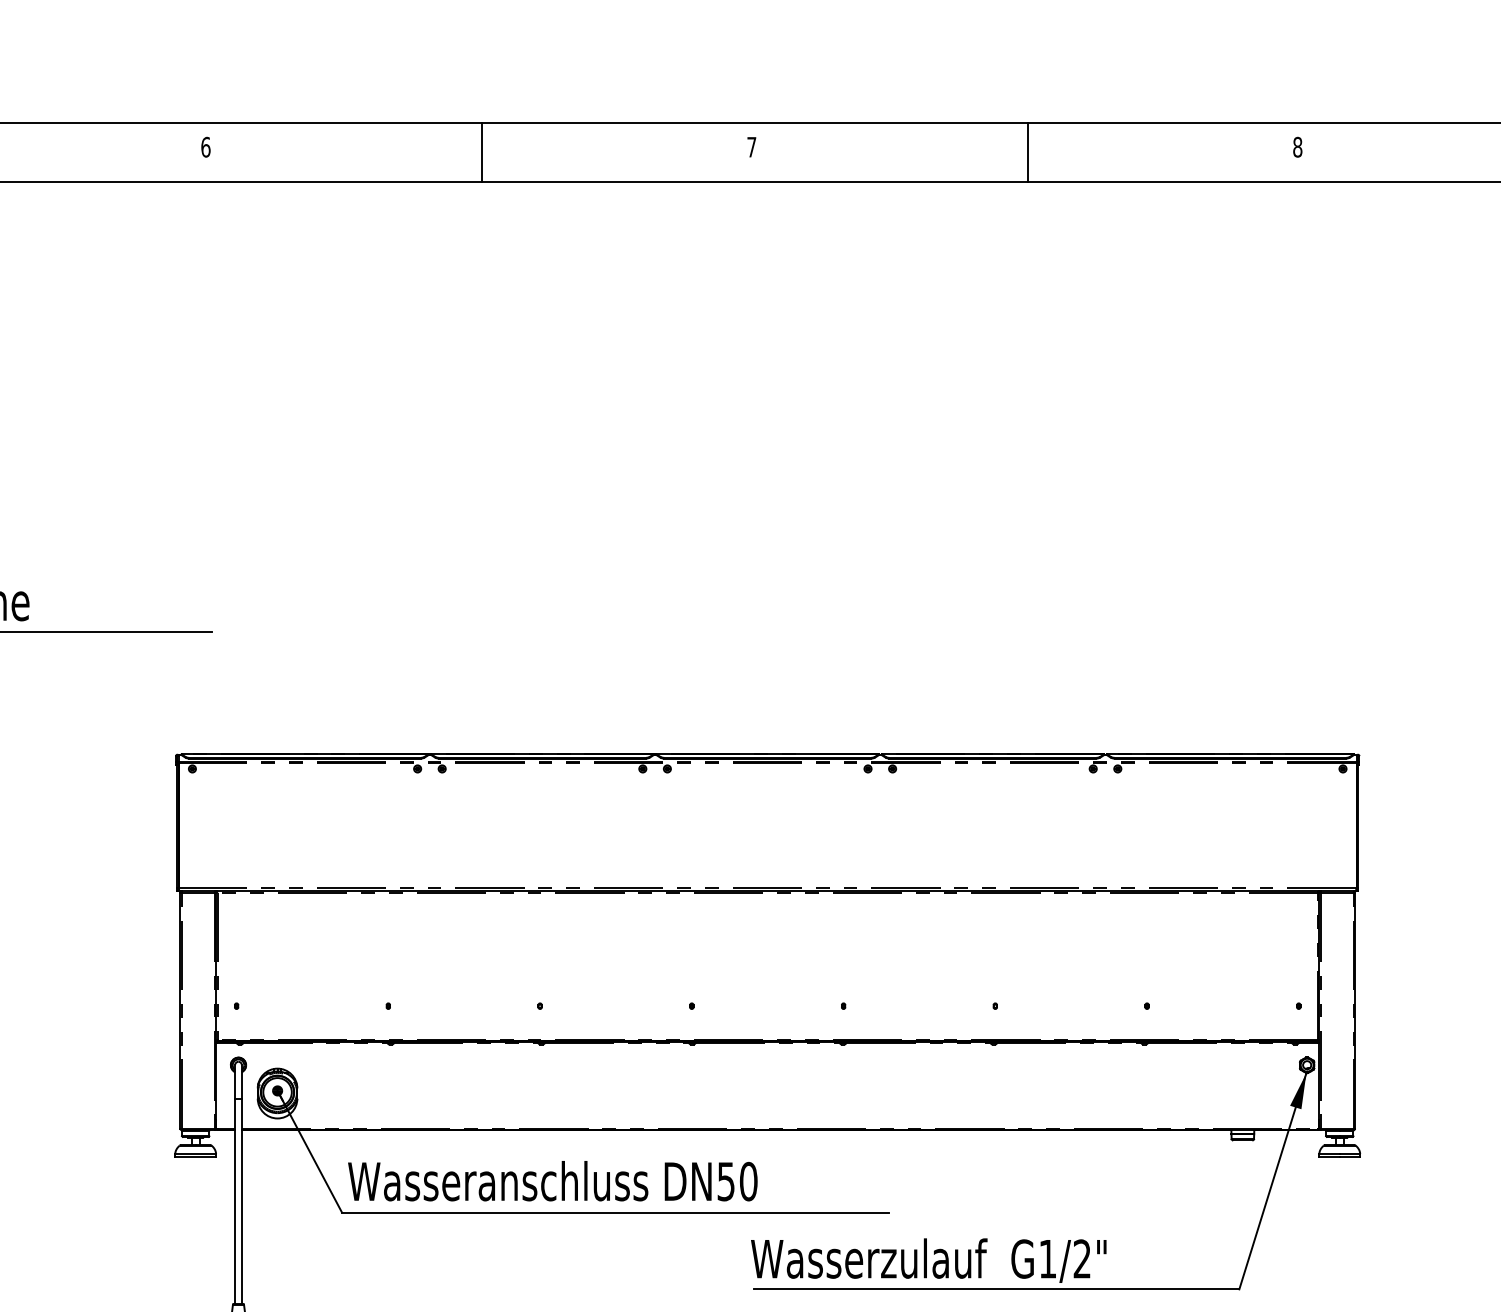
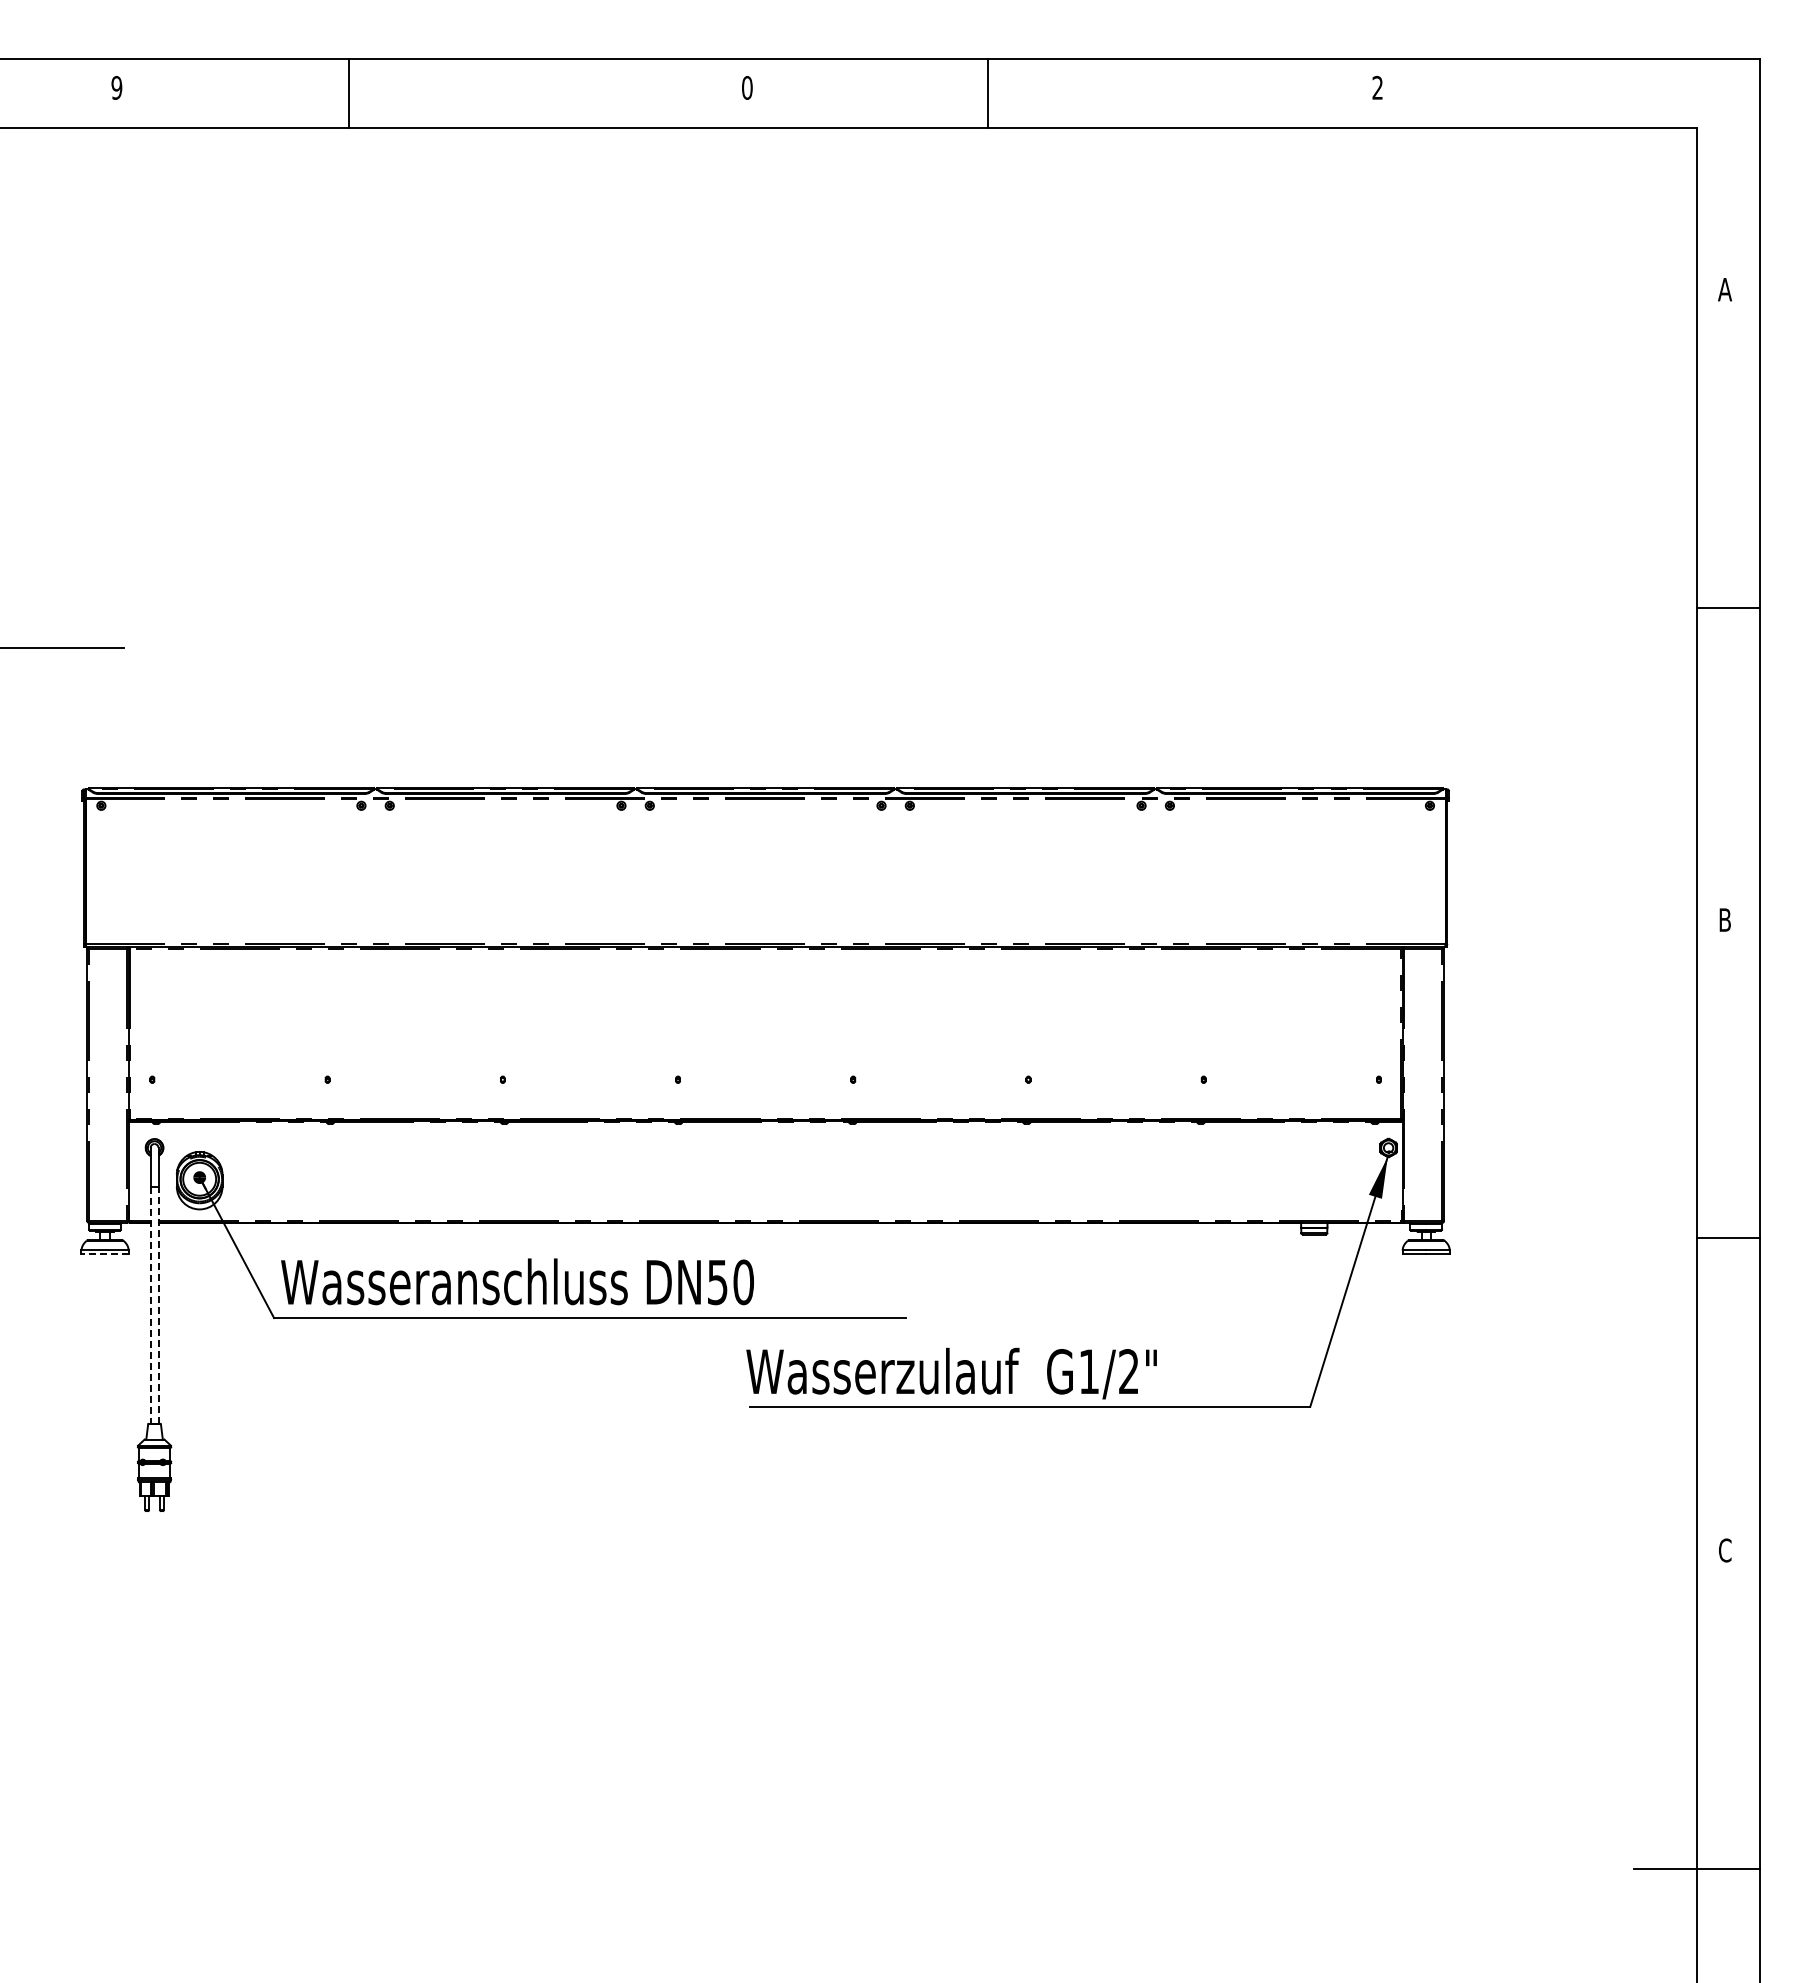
text: (205, 146) -> (116, 87), 6 -> 9
text: (751, 146) -> (747, 87), 7 -> 0
text: (1297, 146) -> (1377, 87), 8 -> 2
line: (481, 152) -> (348, 93), moved
line: (1028, 152) -> (988, 93), moved
line: (196, 1157) -> (105, 1254), solid -> dashed
line: (241, 1201) -> (158, 1305), solid -> dashed
line: (234, 1202) -> (150, 1306), solid -> dashed

